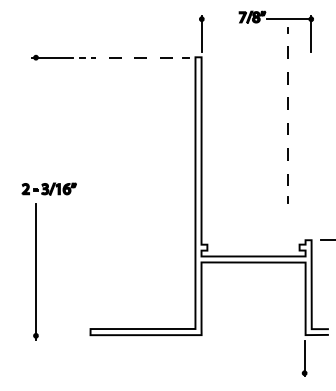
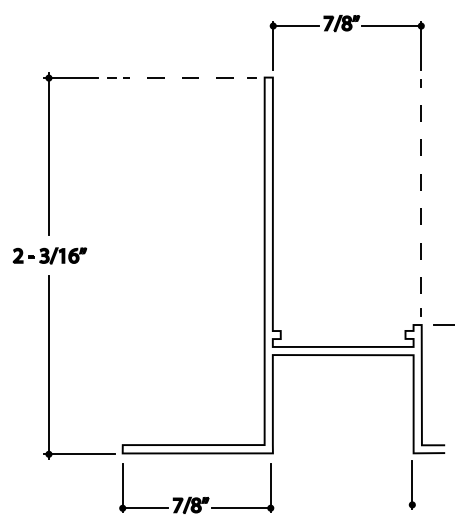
line: (218, 19) -> (295, 26), added
part: (287, 109) -> (420, 190), moved
line: (35, 113) -> (48, 153), added
part: (48, 188) -> (49, 255), moved
line: (58, 335) -> (79, 454), added
part: (145, 367) -> (196, 497), added

